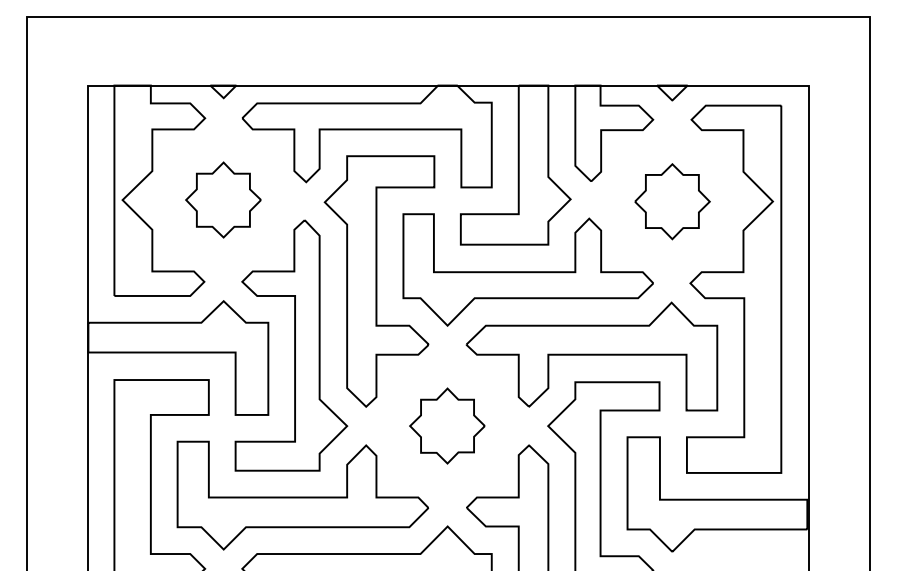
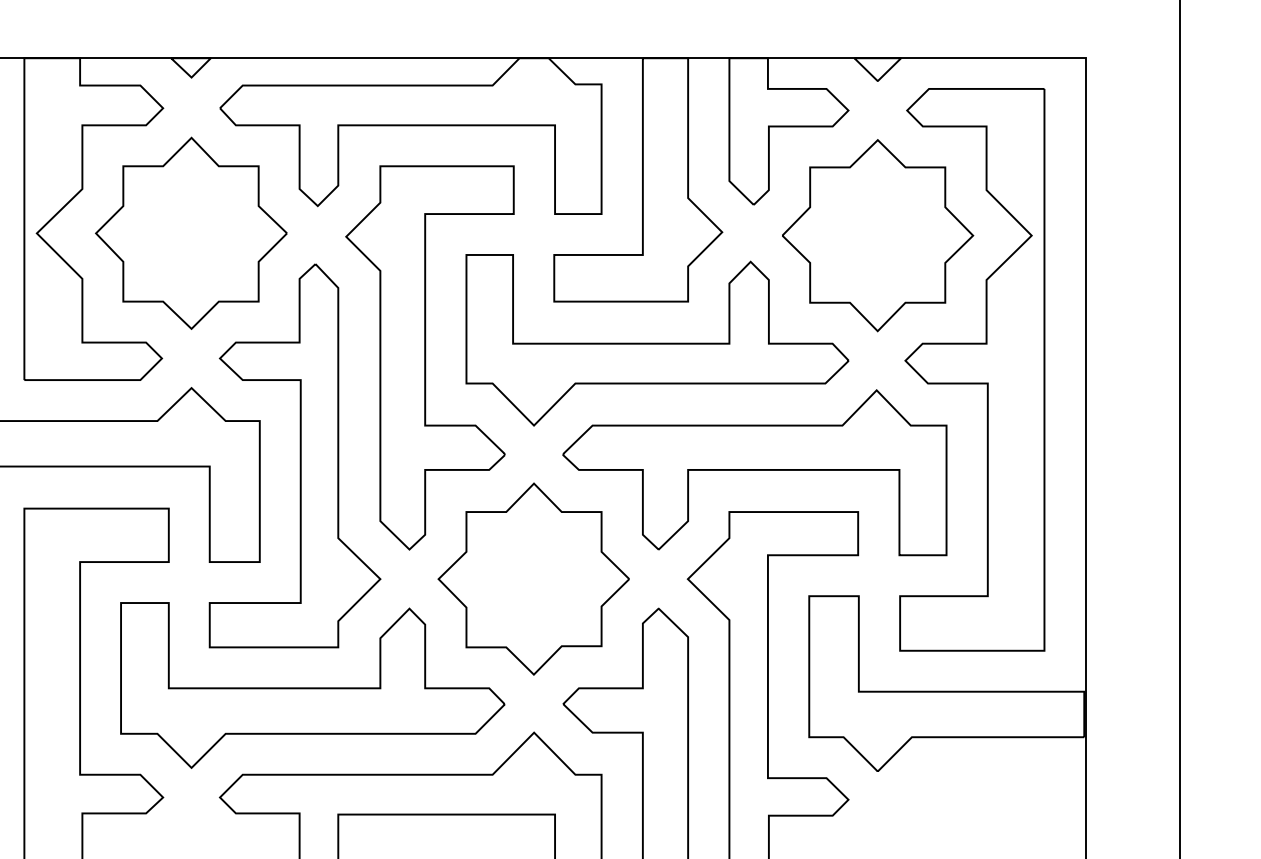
part: (223, 199) -> (191, 232), size x1.67
part: (672, 201) -> (878, 235), size x1.67
part: (447, 425) -> (533, 578), size x1.67

